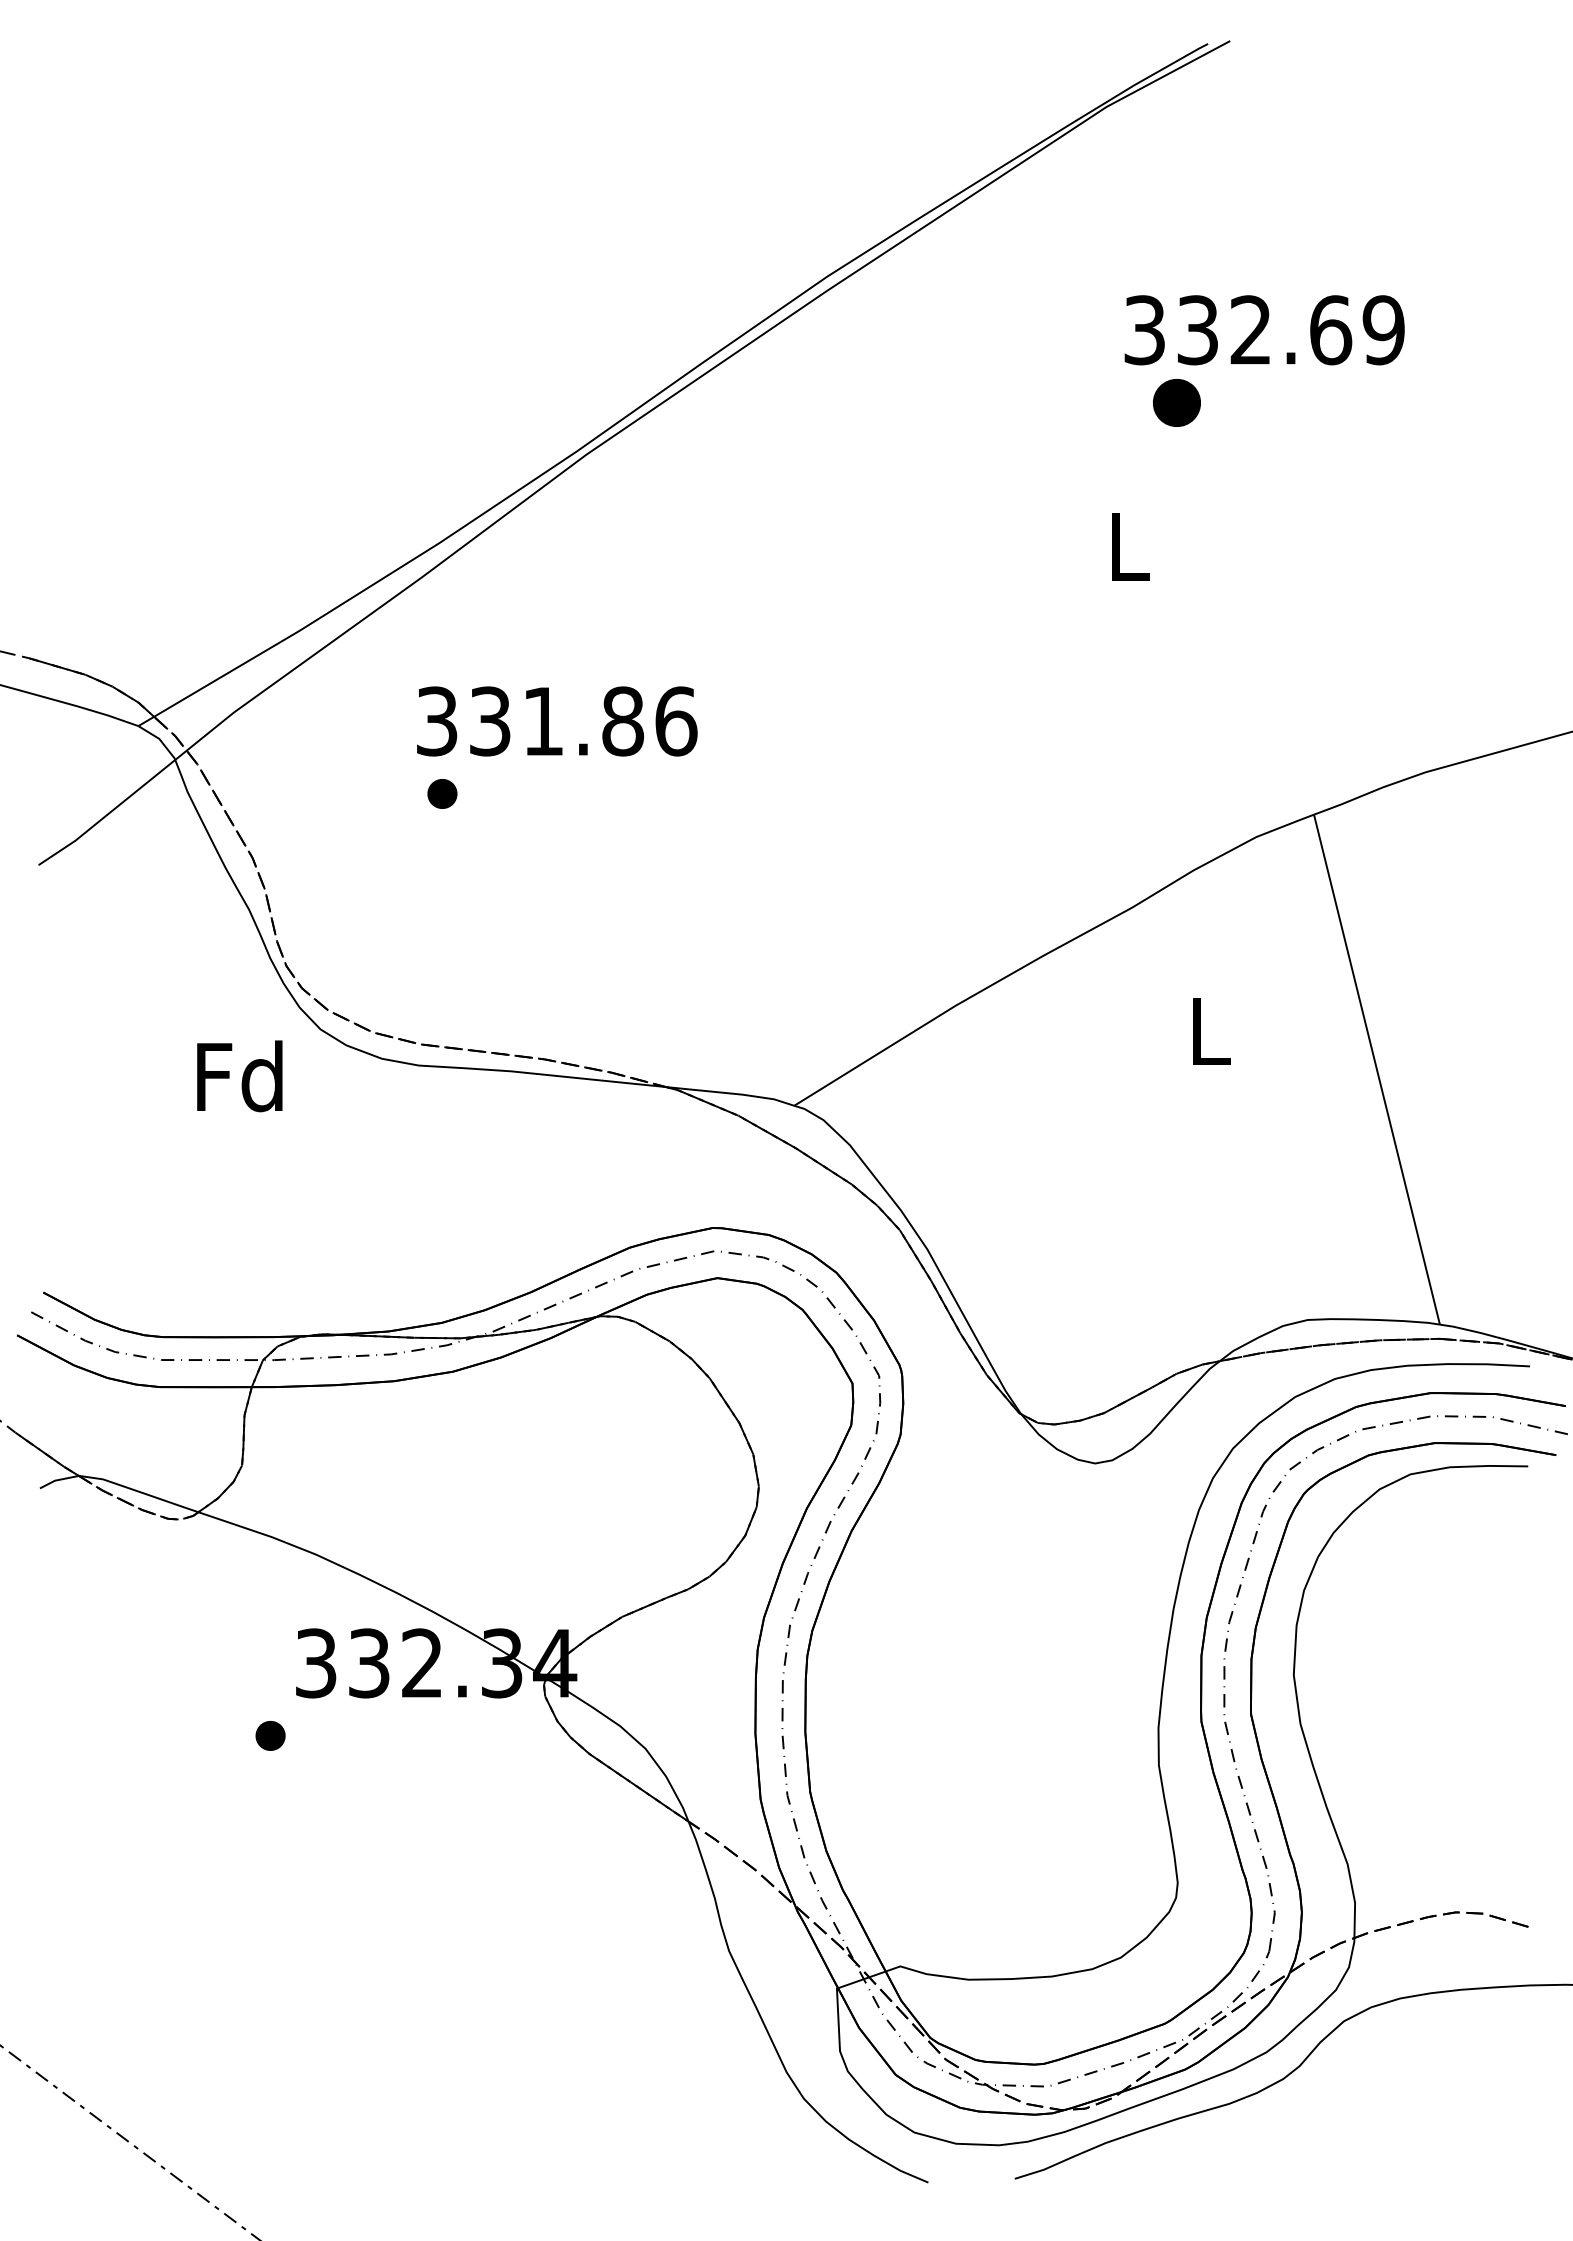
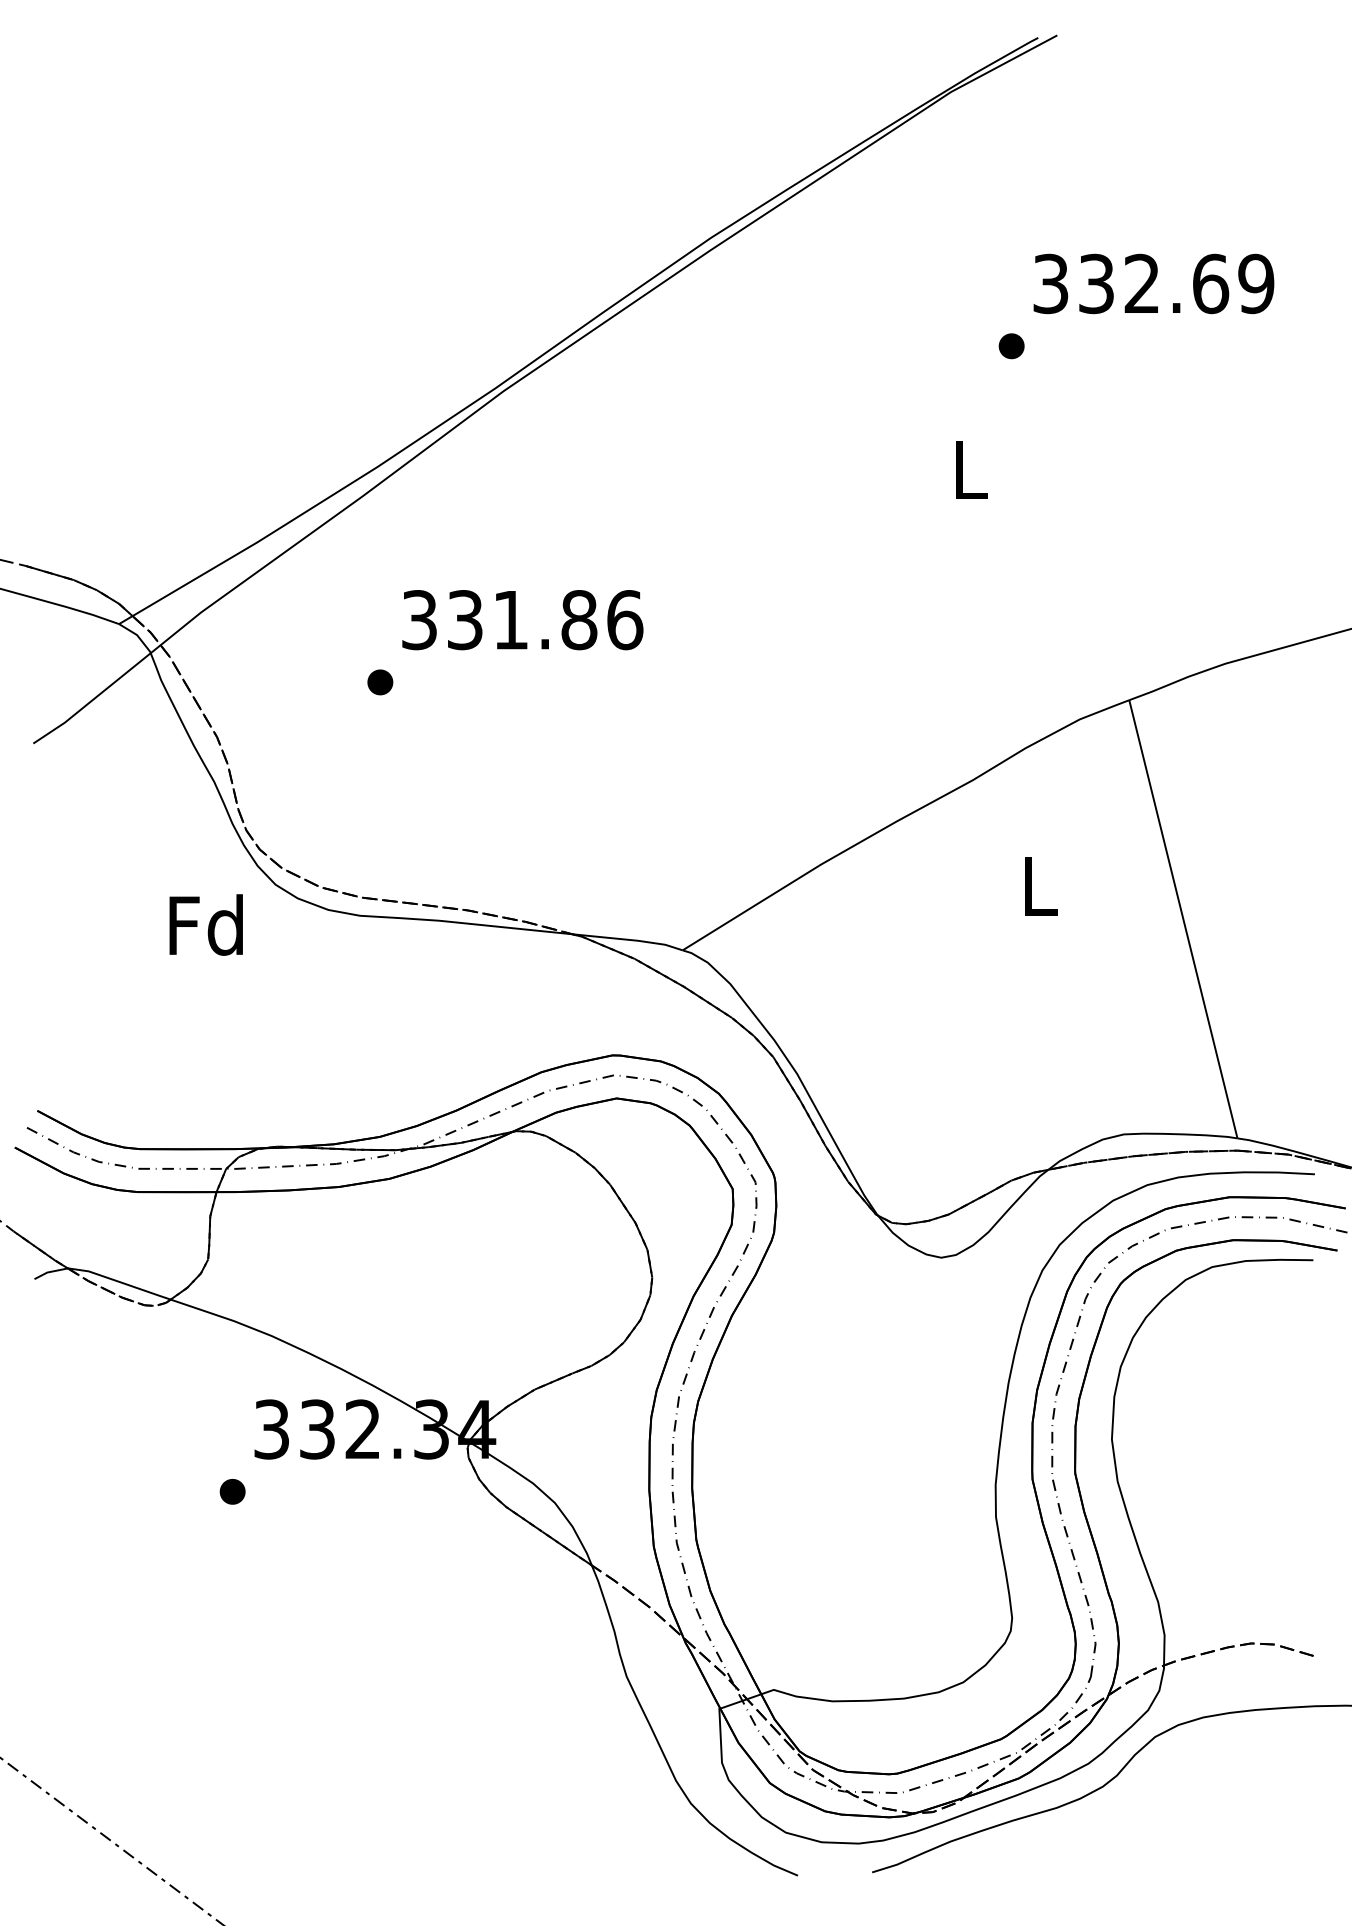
text: (1264, 330) -> (1153, 284), moved
part: (1177, 402) -> (1011, 346), size x0.62
text: (557, 721) -> (523, 620), moved

